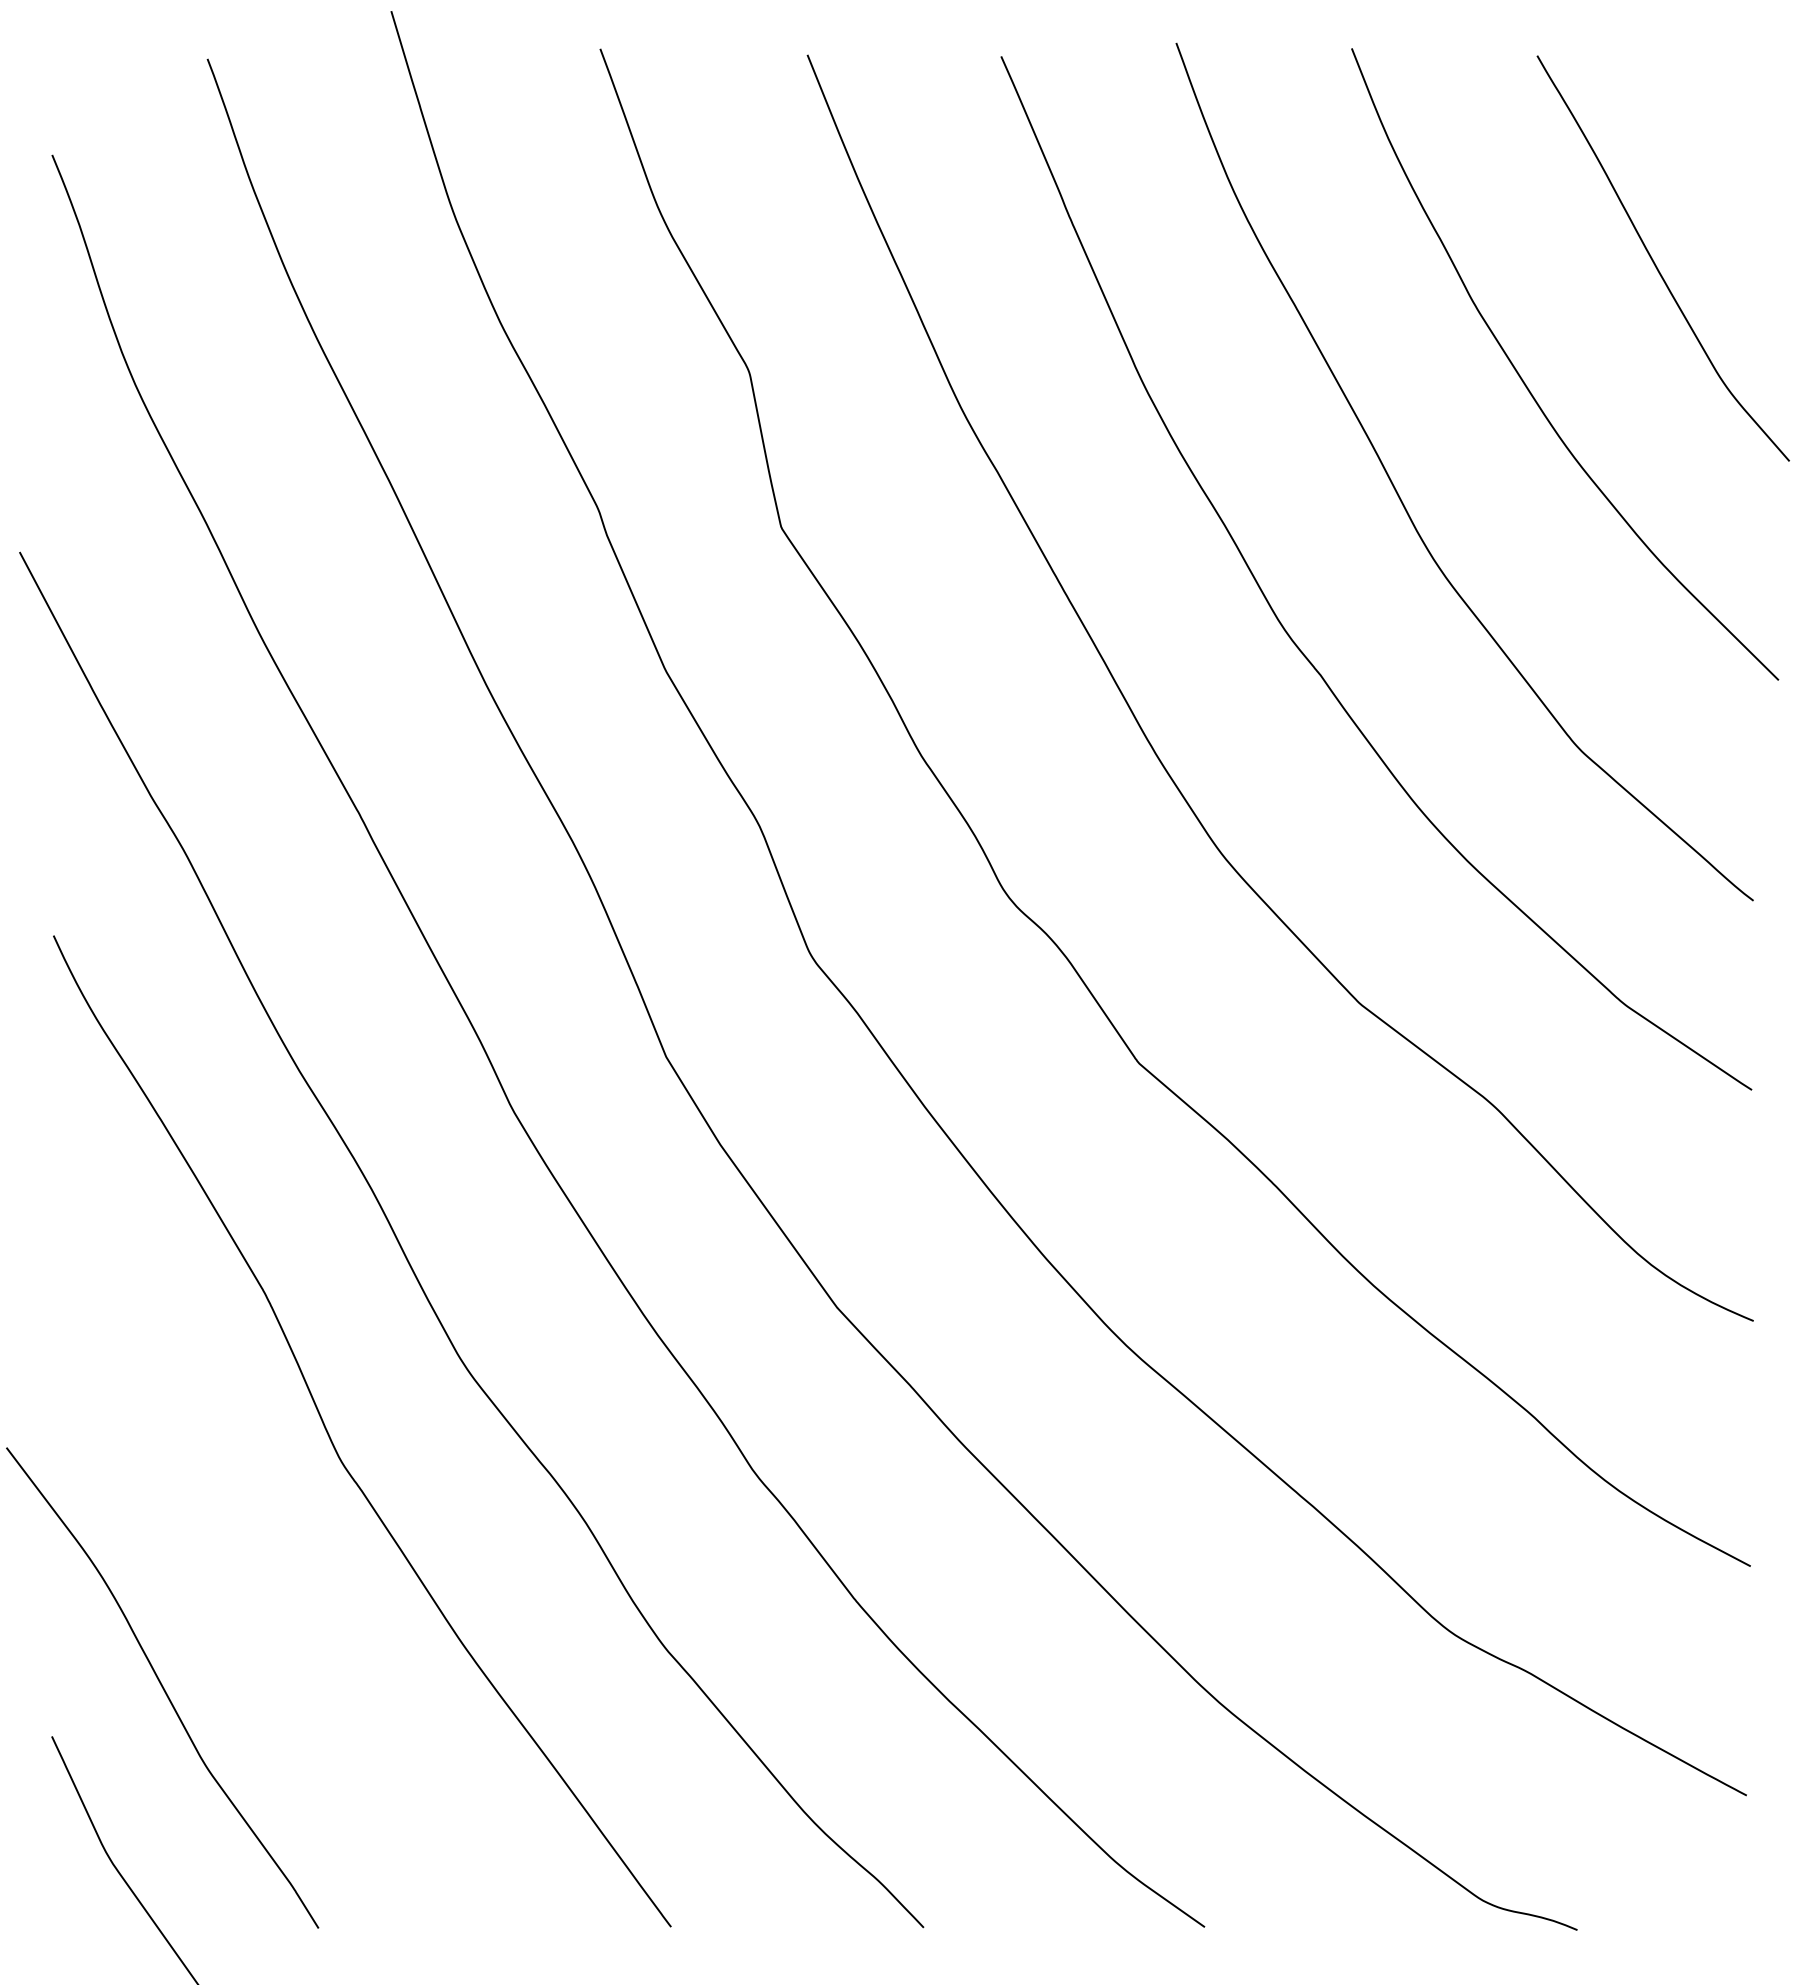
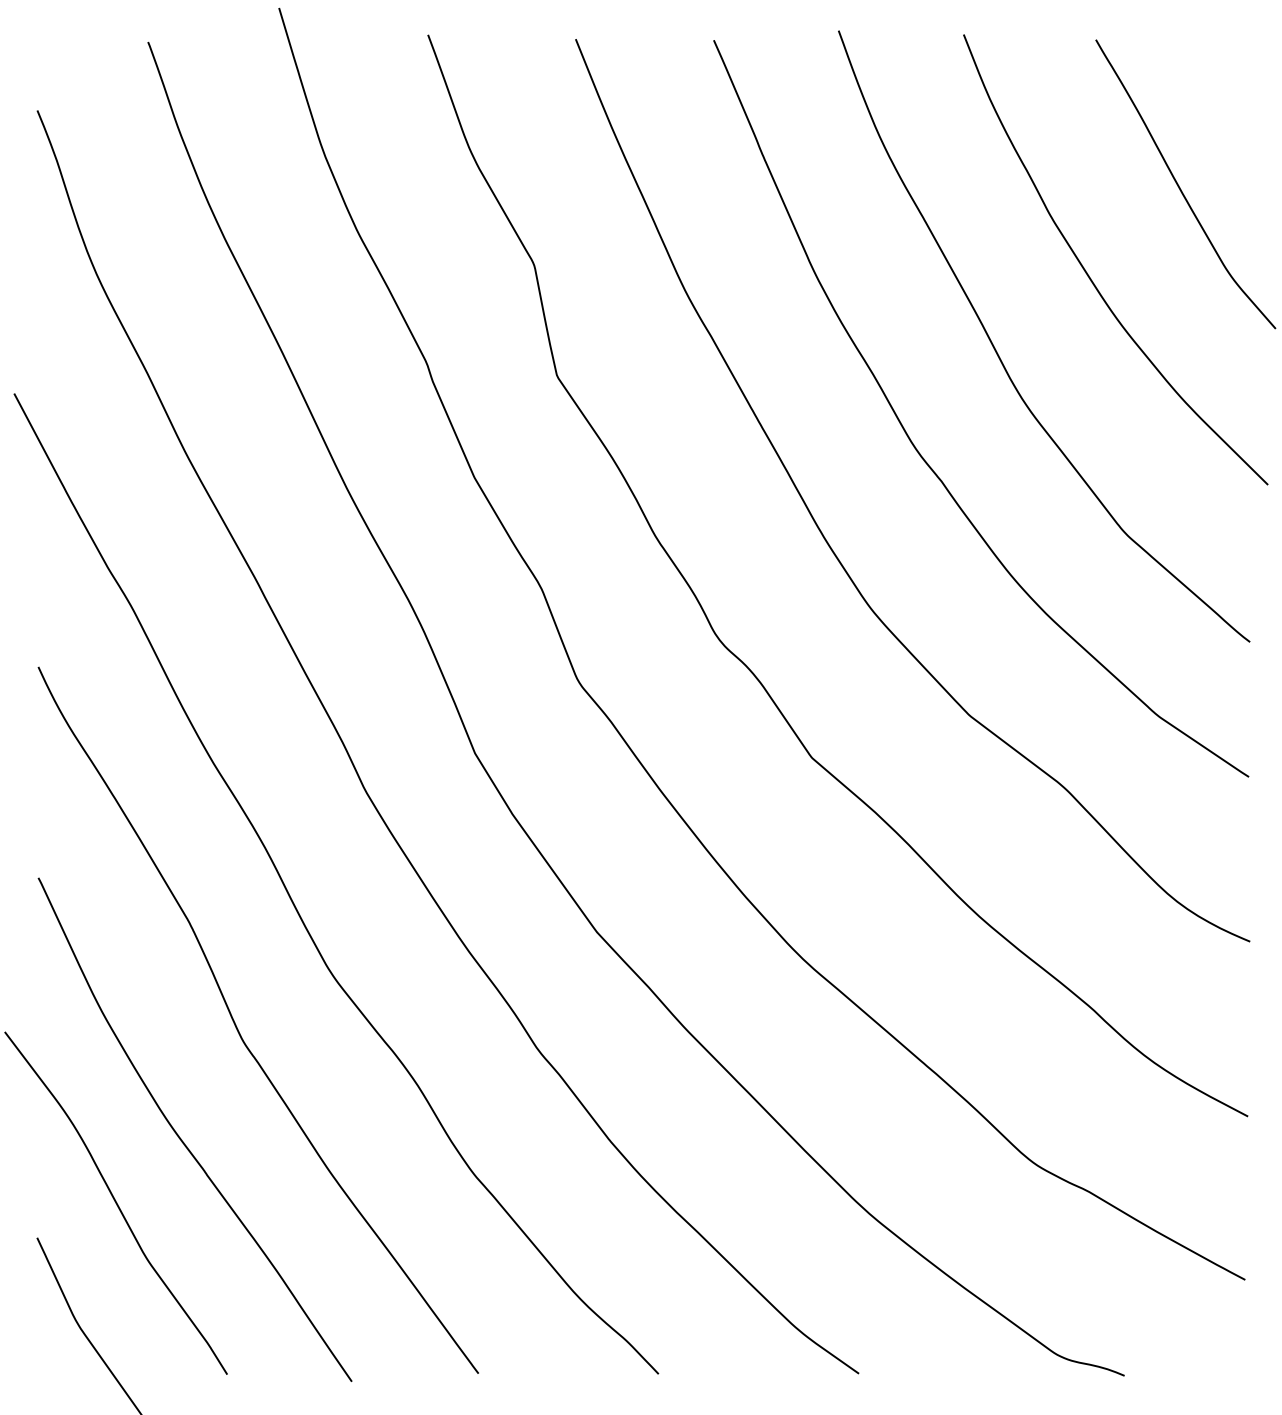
curve: (255, 1599) -> (182, 1140), added

